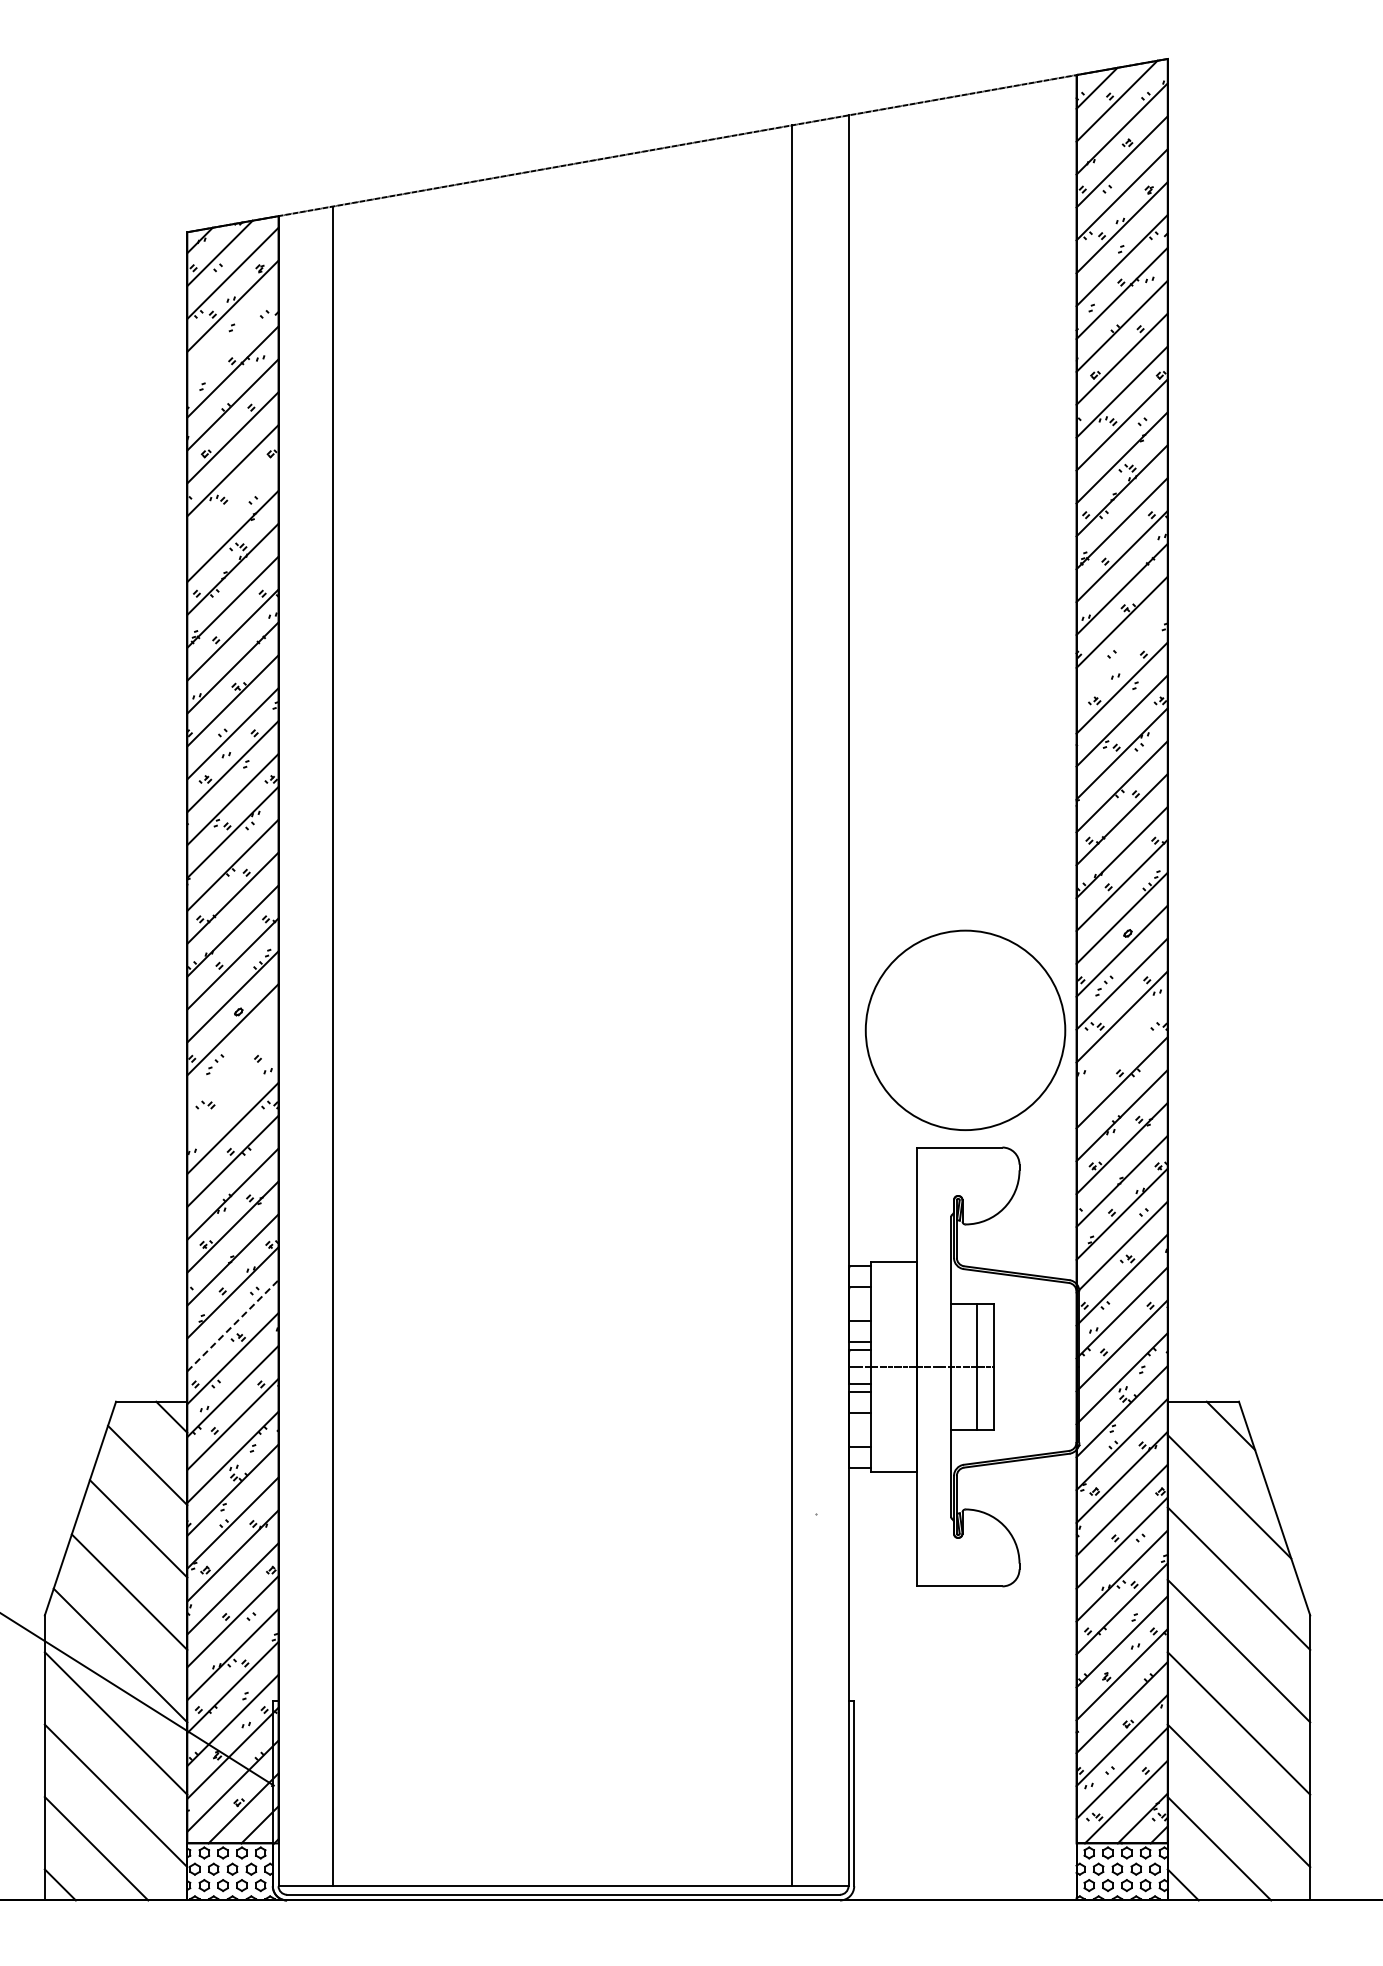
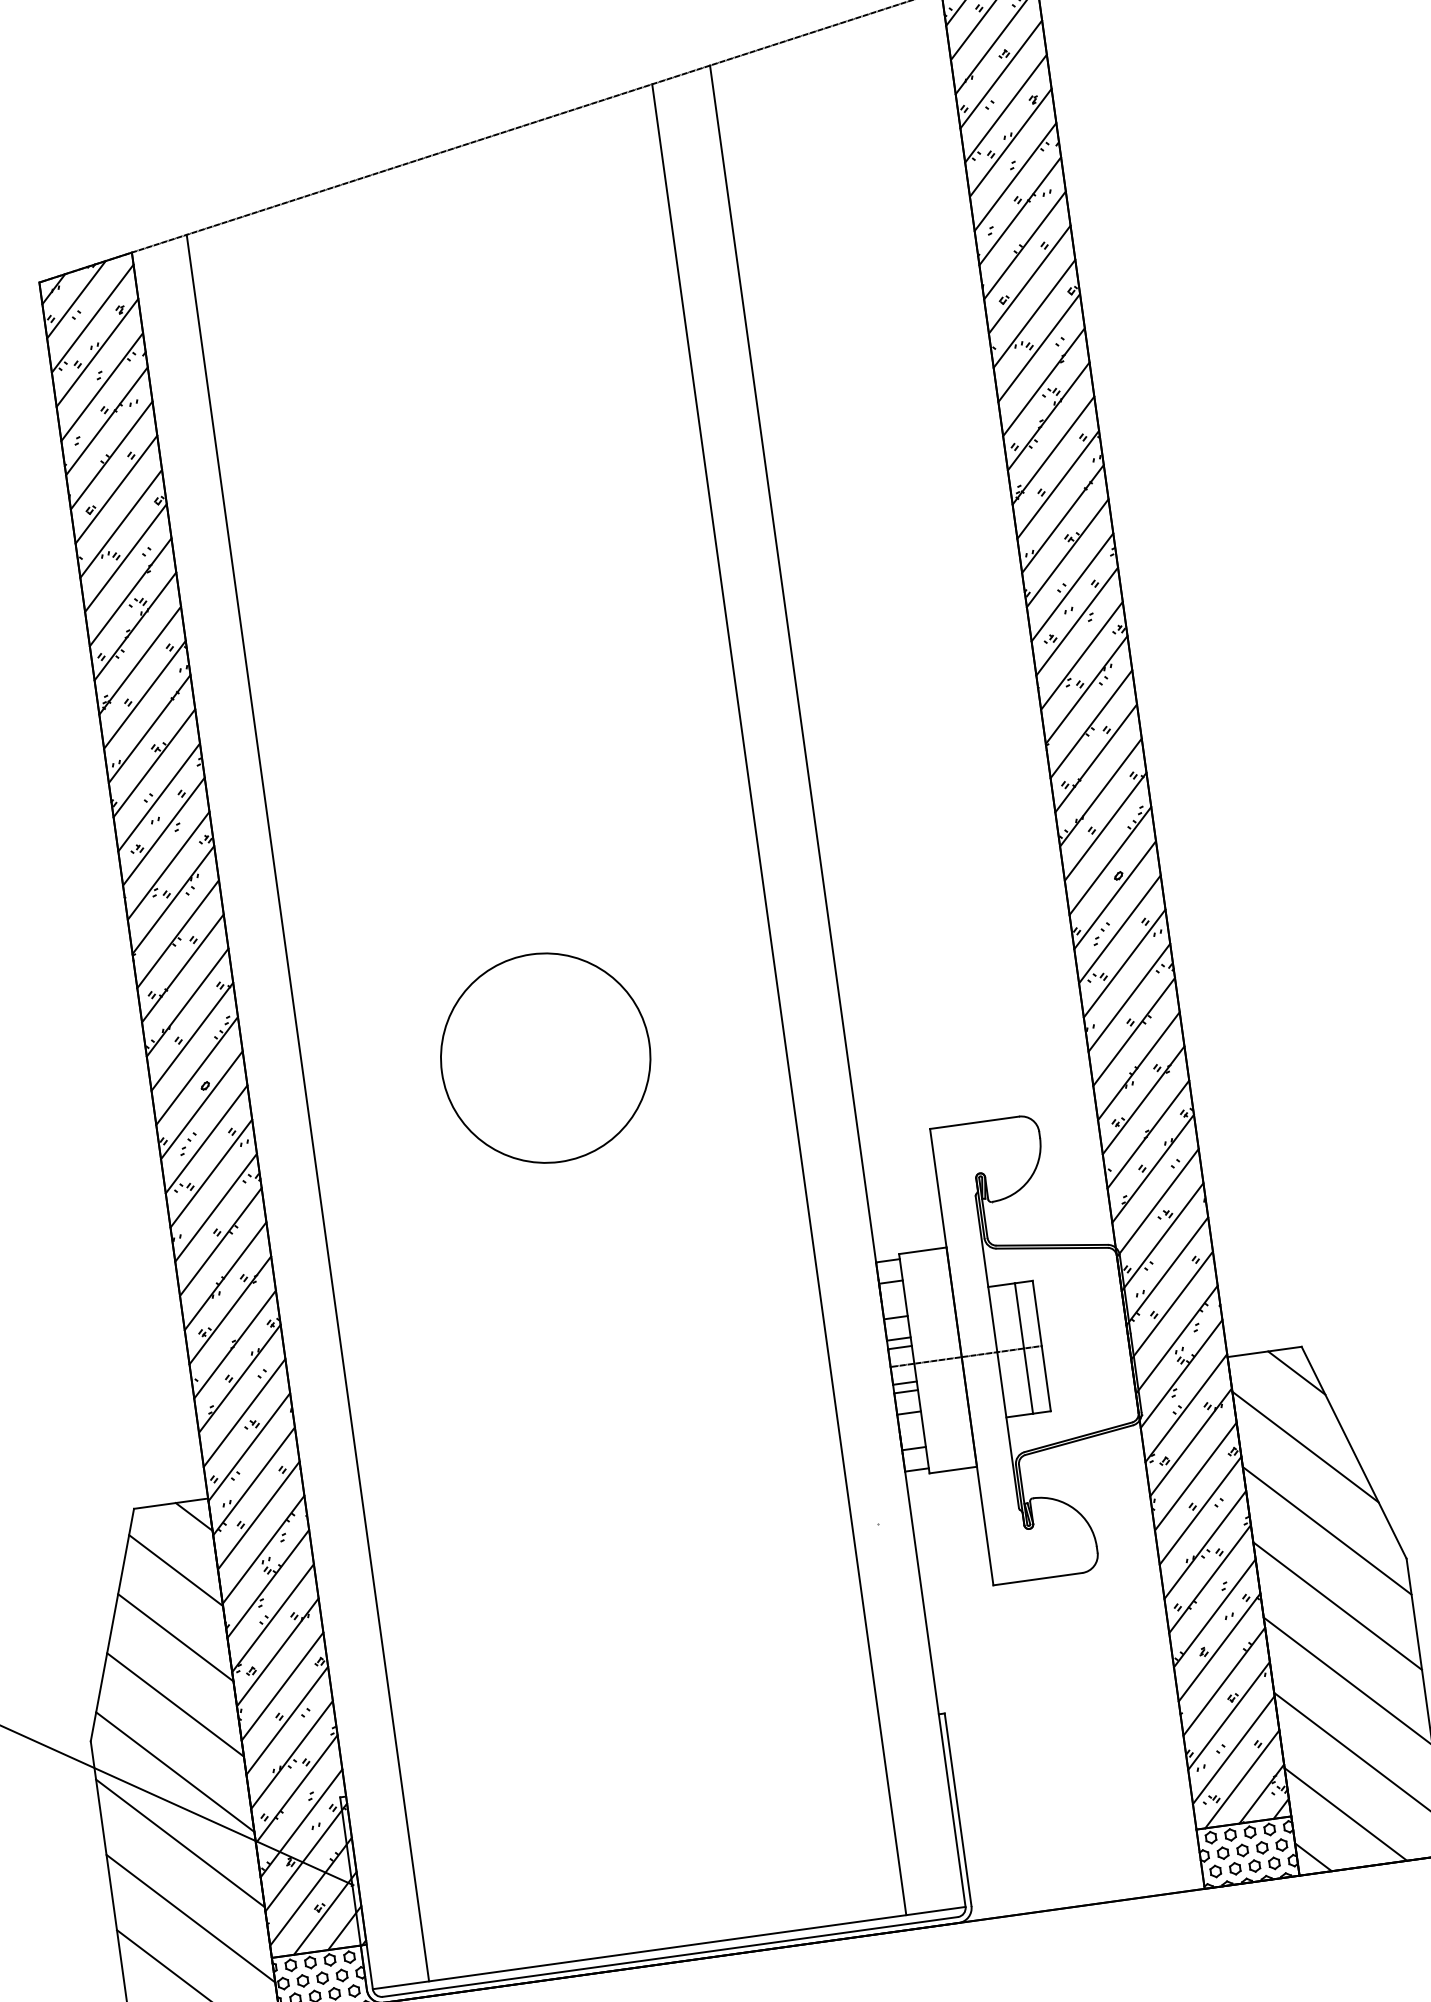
line: (232, 338) -> (101, 386), added
line: (232, 503) -> (125, 558), added
line: (1121, 654) -> (1071, 586), added
circle: (965, 1029) -> (545, 1057), moved
line: (1121, 1049) -> (1128, 997), added
line: (232, 1062) -> (206, 1139), added
line: (232, 1095) -> (210, 1173), added
line: (233, 1325) -> (245, 1412), dashed -> solid

